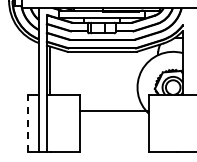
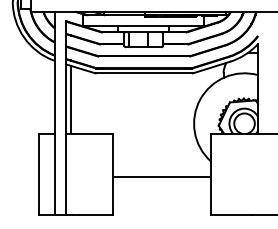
line: (114, 111) -> (161, 177), moved
line: (27, 123) -> (38, 174), dashed -> solid

